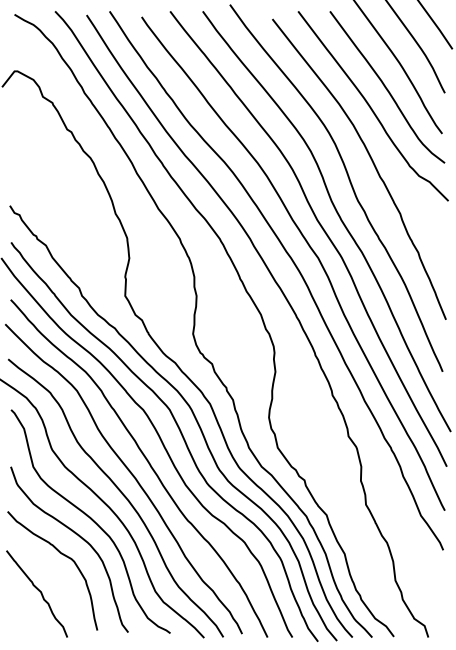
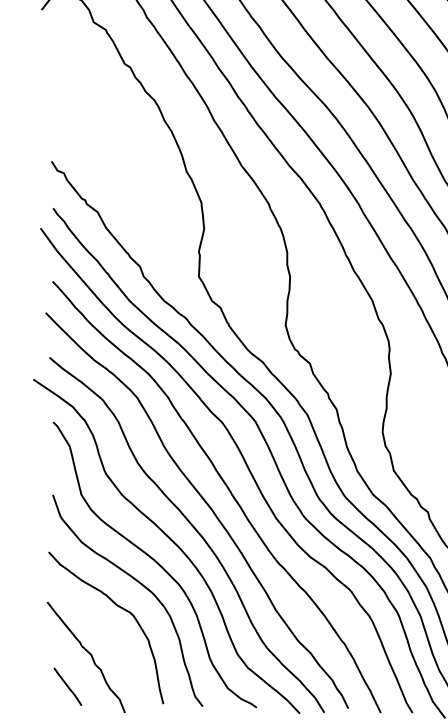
line: (22, 616) -> (67, 686), added

